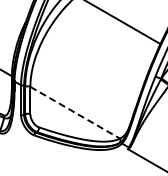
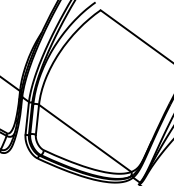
line: (75, 112) -> (85, 138), dashed -> solid

